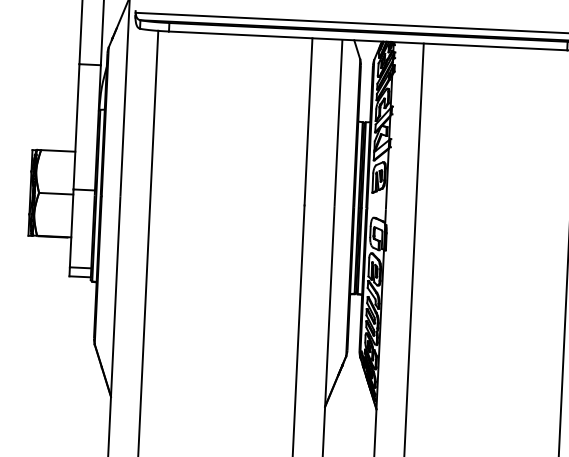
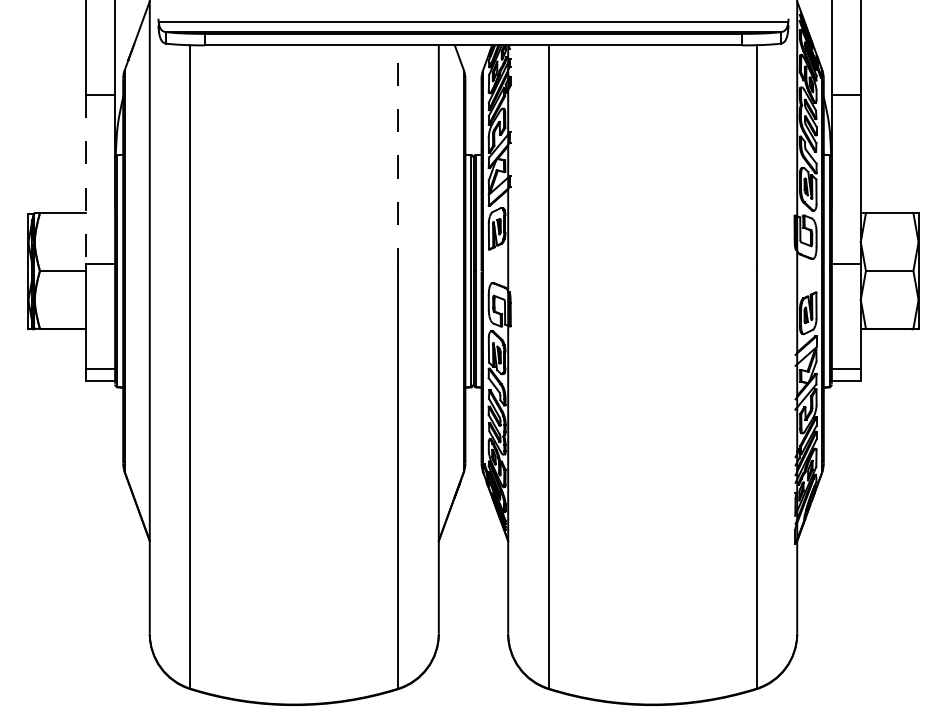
line: (308, 122) -> (398, 158), solid -> dashed
line: (76, 126) -> (86, 179), solid -> dashed

